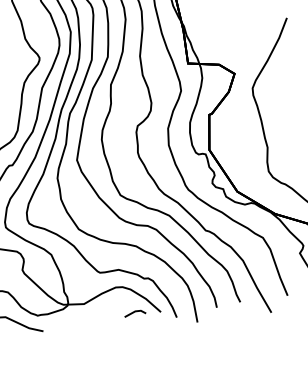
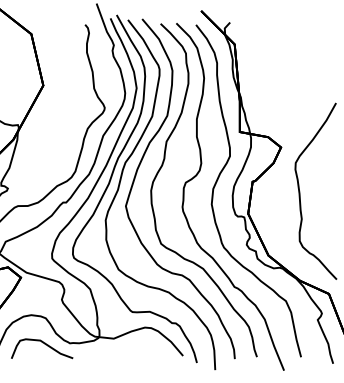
line: (135, 312) -> (159, 352), removed

